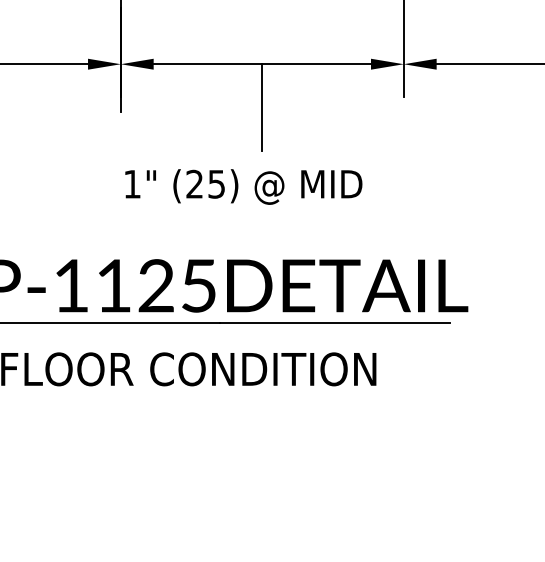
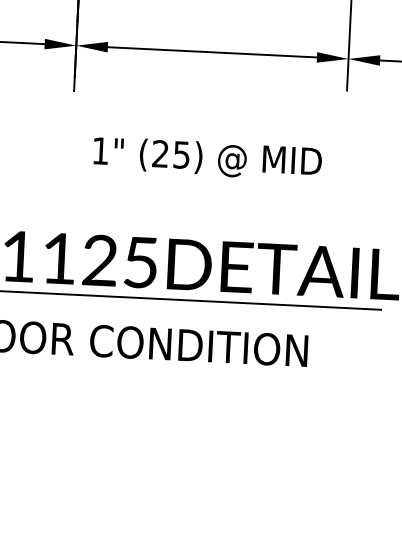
line: (262, 107) -> (210, 93), removed
text: (243, 186) -> (207, 158), moved

